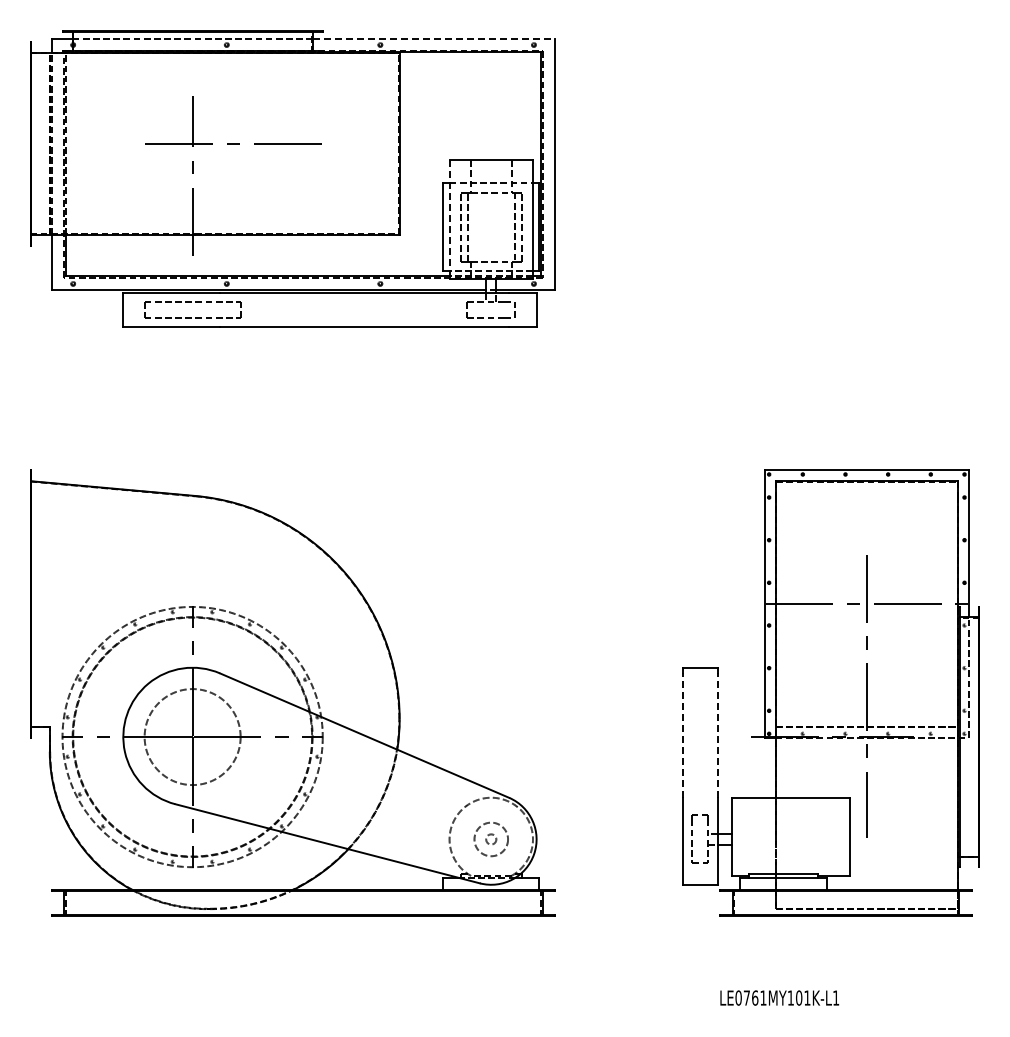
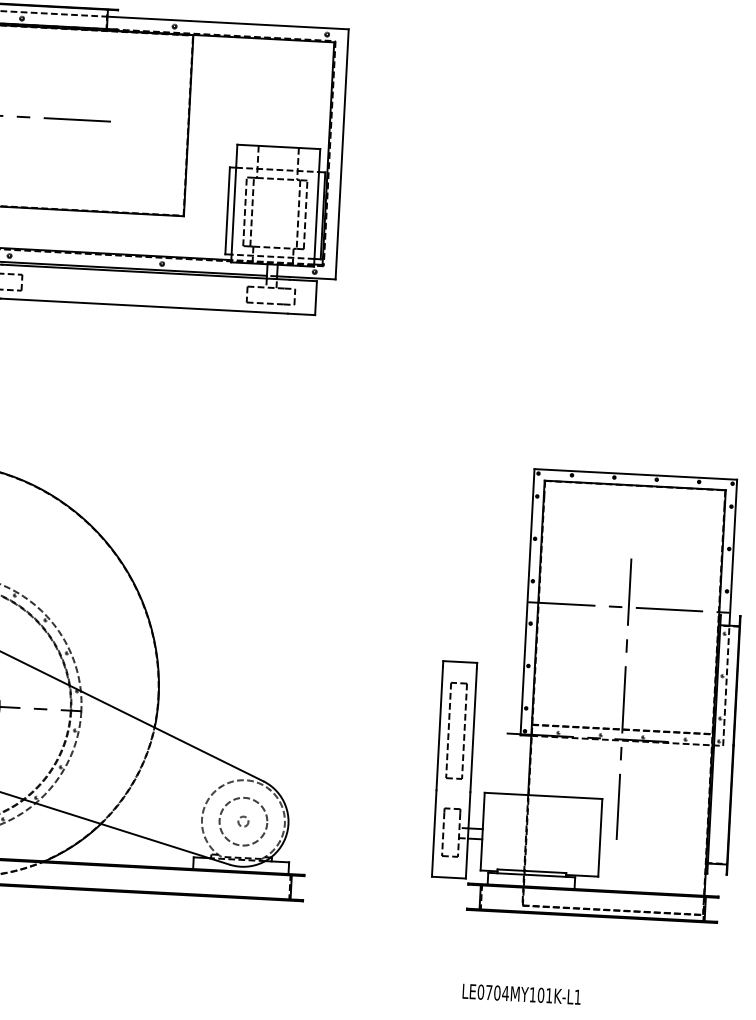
line: (434, 38) -> (228, 22), dashed -> solid
line: (449, 219) -> (234, 203), dashed -> solid
line: (683, 735) -> (439, 728), dashed -> solid
part: (692, 735) -> (448, 728), added
line: (717, 735) -> (473, 730), dashed -> solid
circle: (491, 839) -> (243, 821), size x1.43
text: (759, 997) -> (501, 992), LE0761MY101K-L1 -> LE0704MY101K-L1

